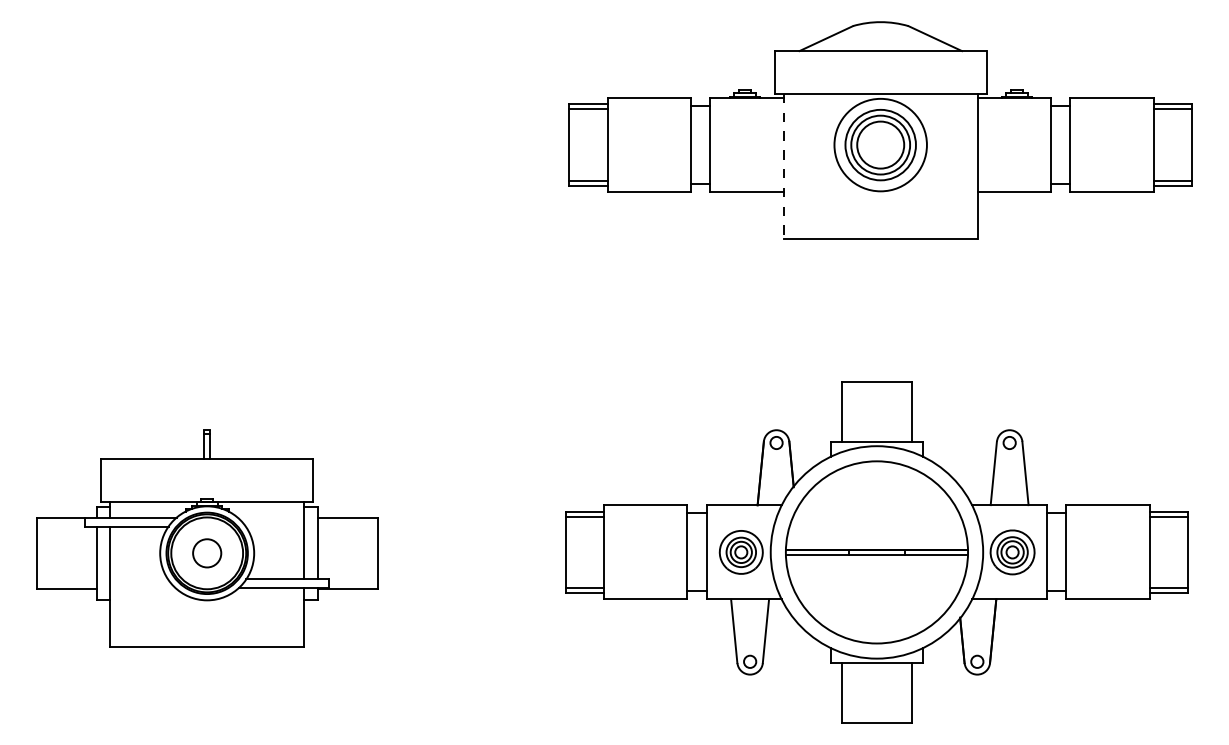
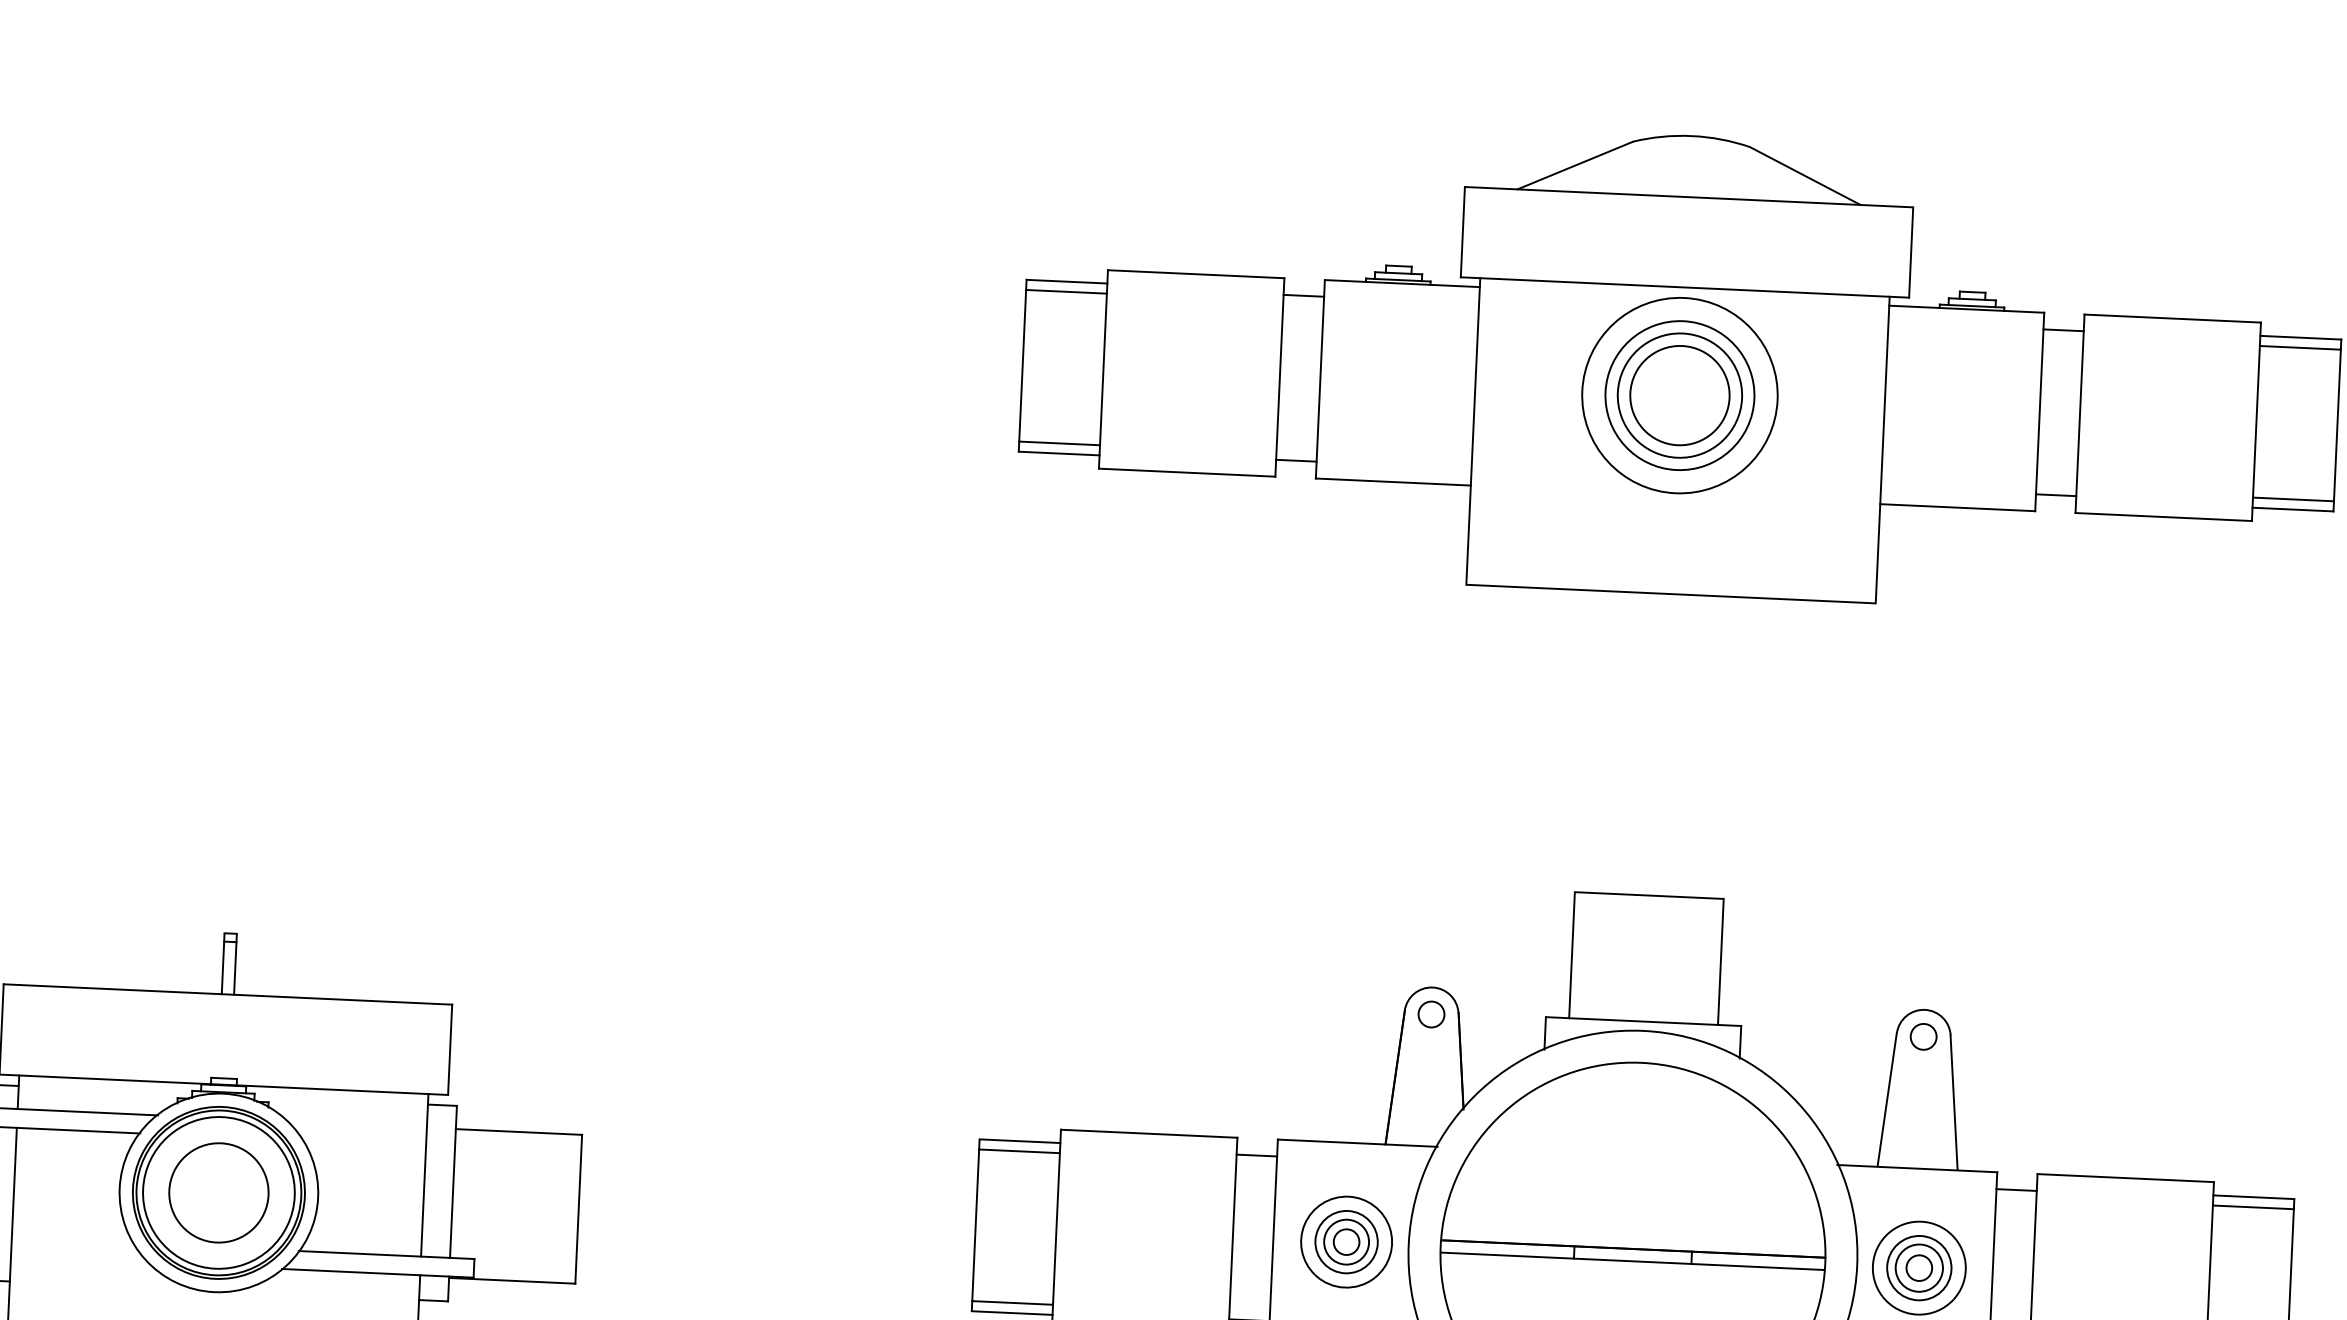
line: (783, 166) -> (1472, 431), dashed -> solid
circle: (206, 552) -> (217, 1191), size x1.67

